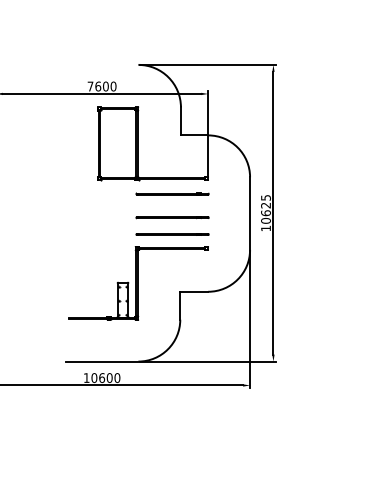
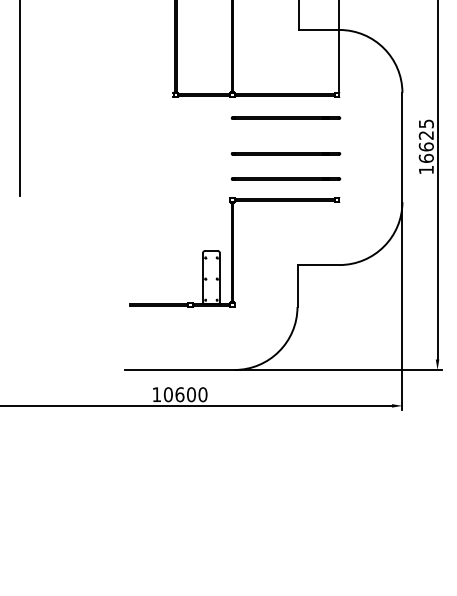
text: (265, 220) -> (425, 157), 10625 -> 16625

